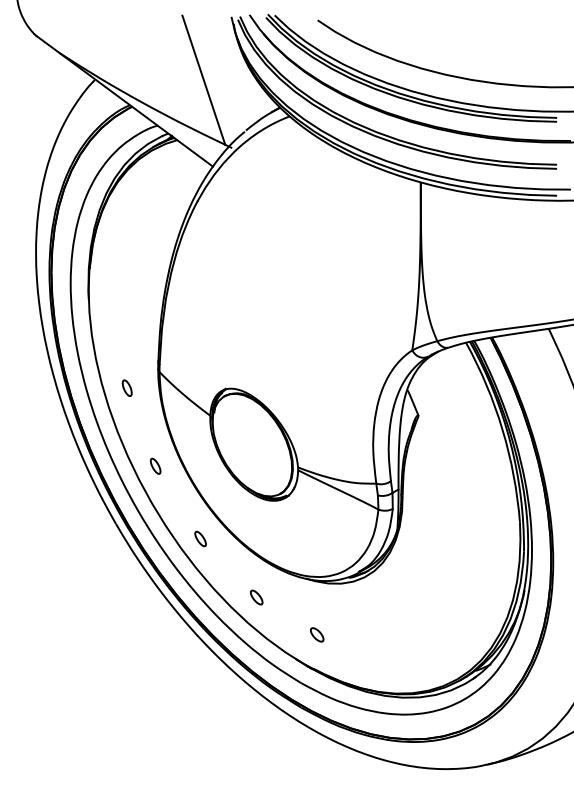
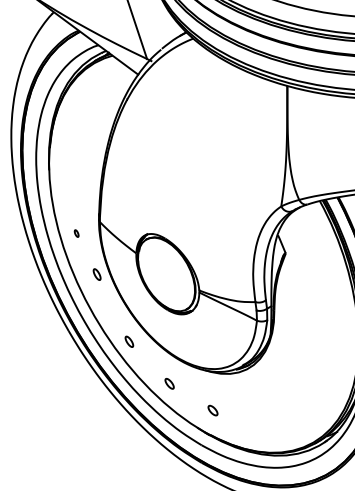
part: (126, 387) -> (76, 233), size x0.6
part: (155, 465) -> (97, 274), moved

